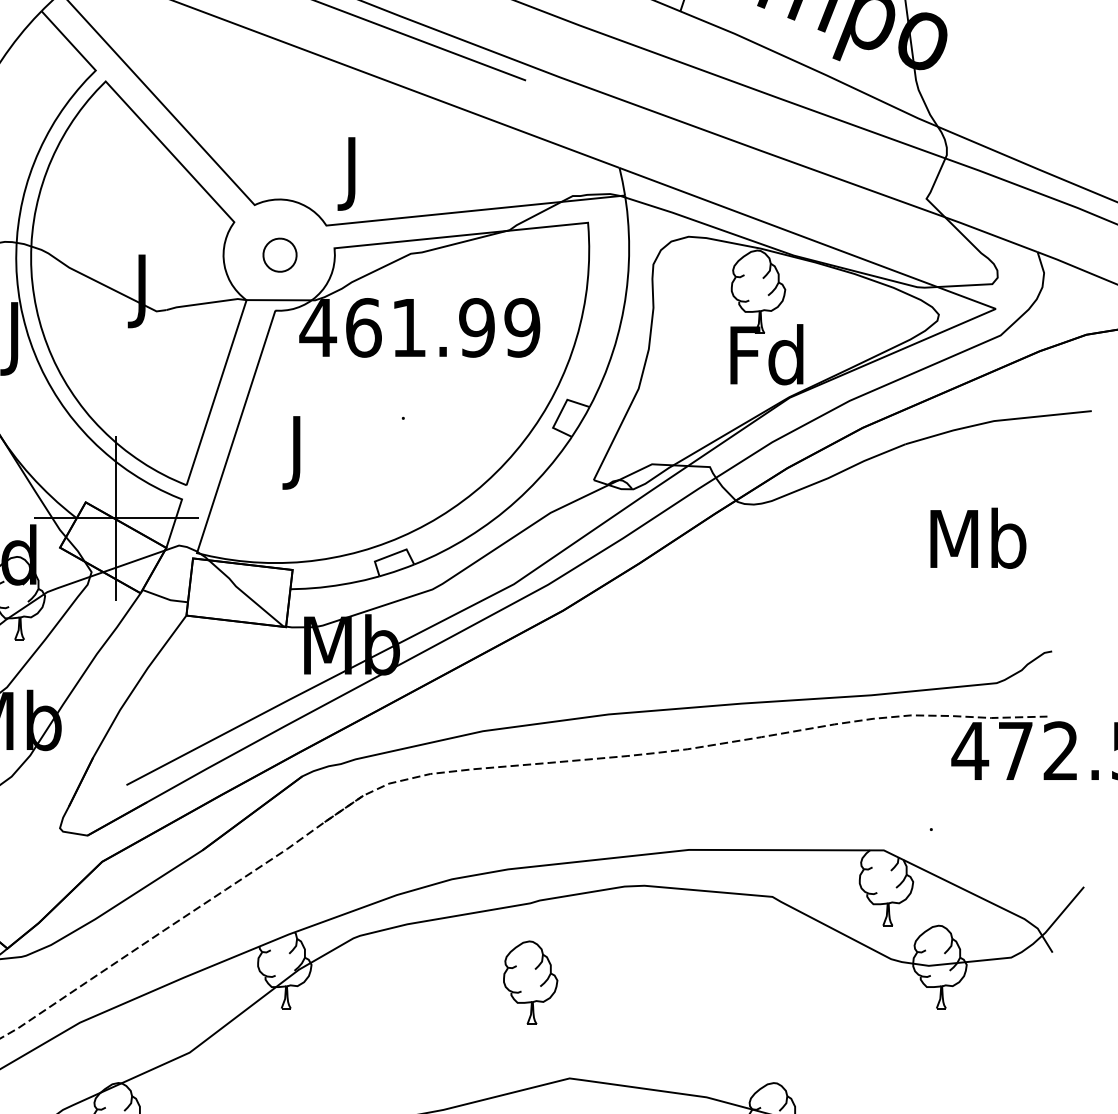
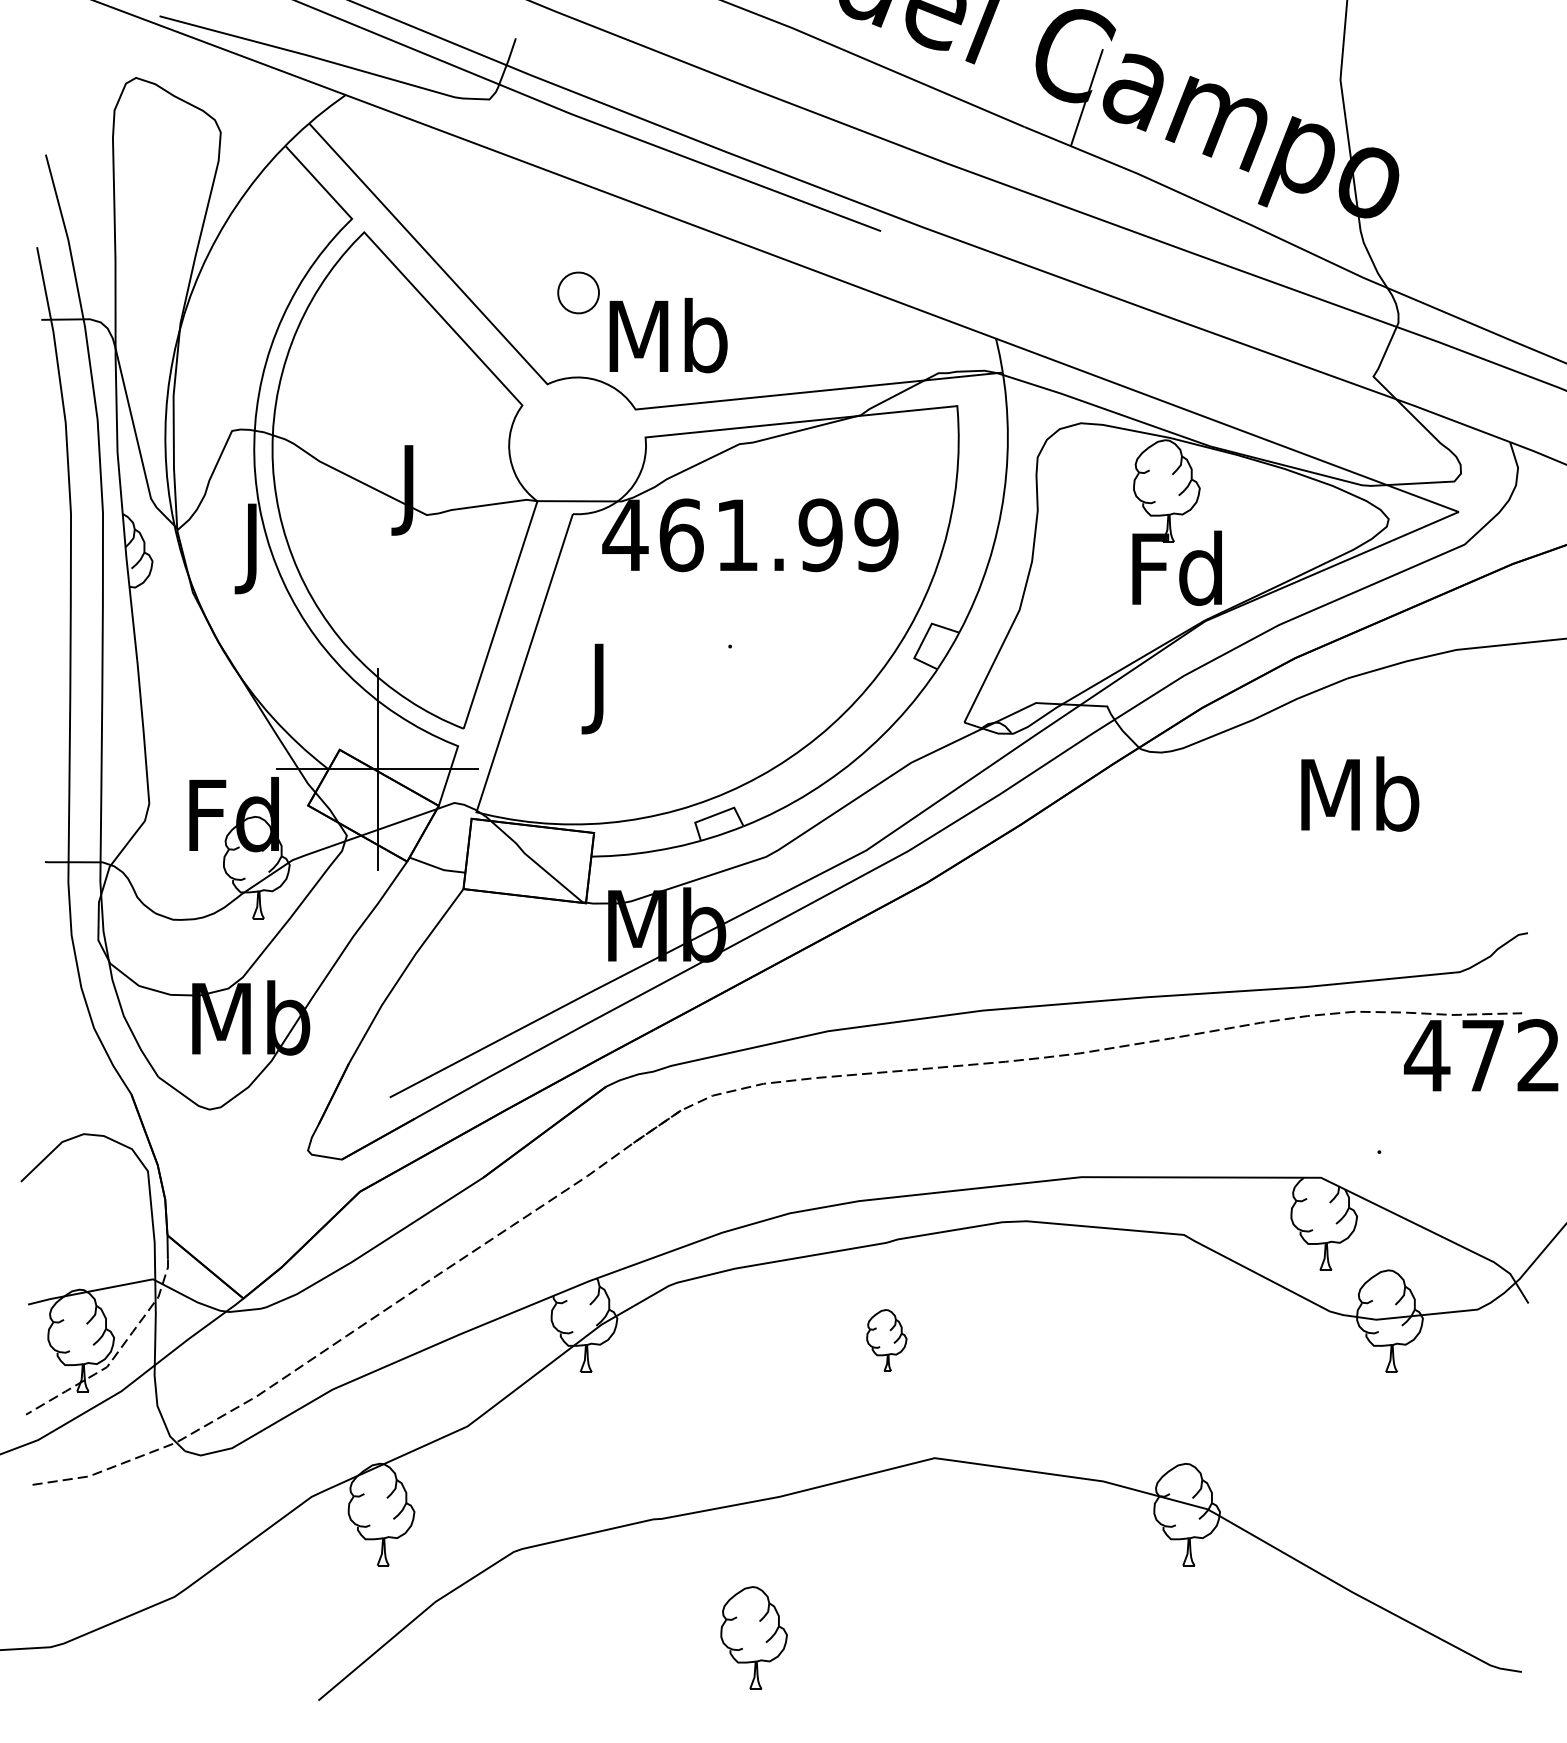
text: (353, 172) -> (668, 344), J -> Mb
part: (279, 254) -> (578, 292), moved
text: (978, 537) -> (1360, 793), moved
part: (530, 982) -> (886, 1340), size x0.6

